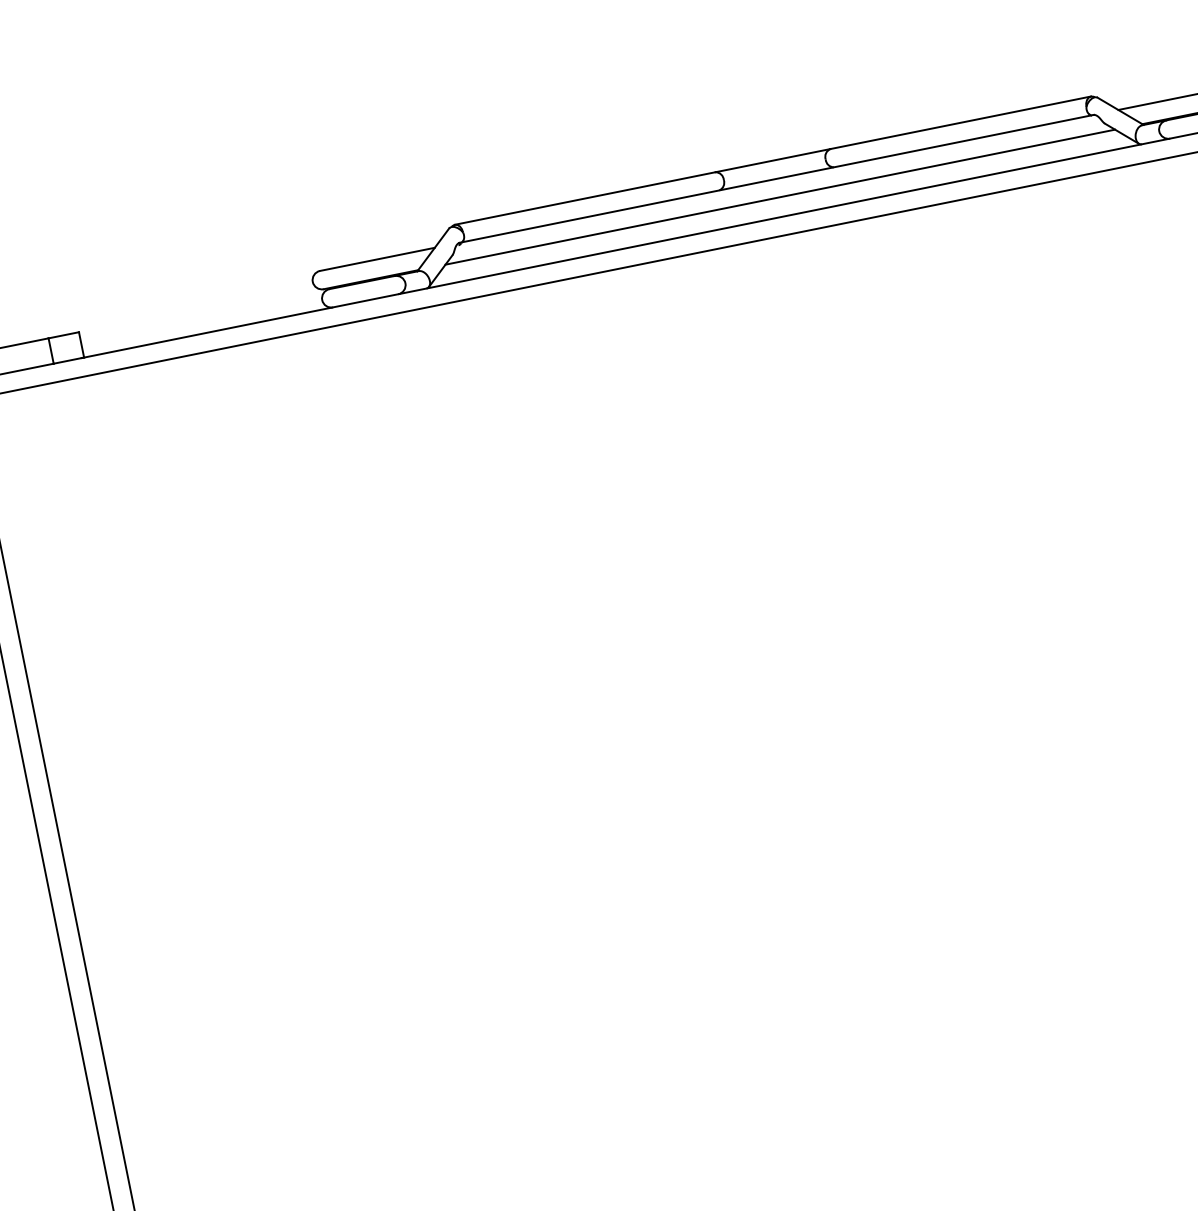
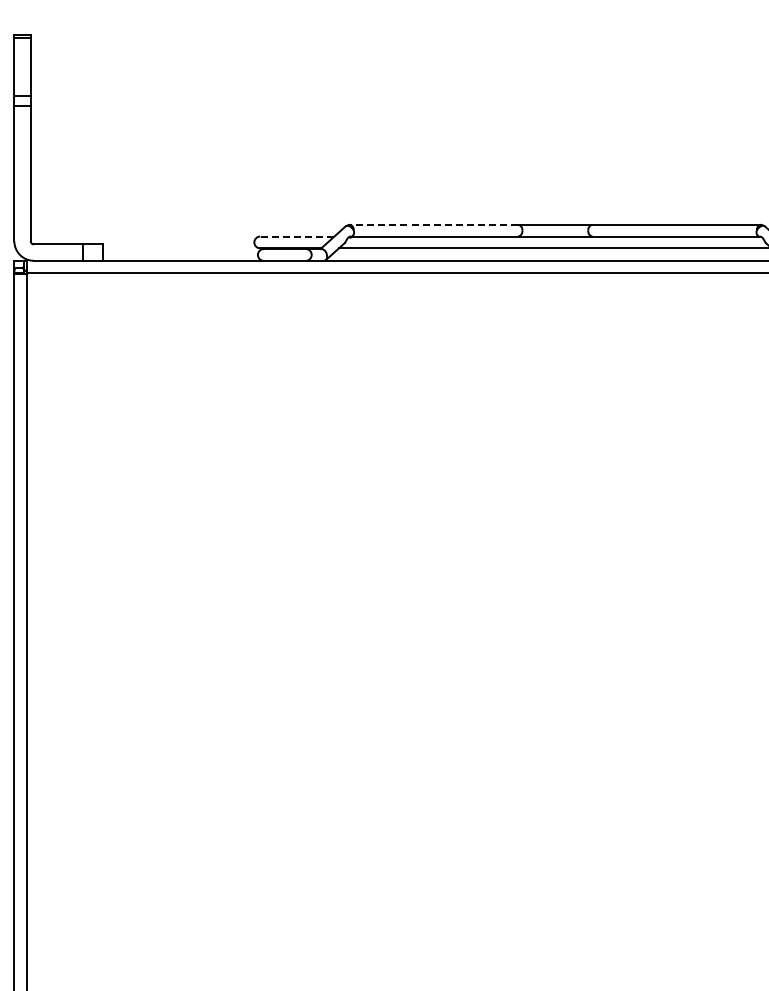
line: (584, 198) -> (433, 224), solid -> dashed
line: (376, 259) -> (296, 236), solid -> dashed

